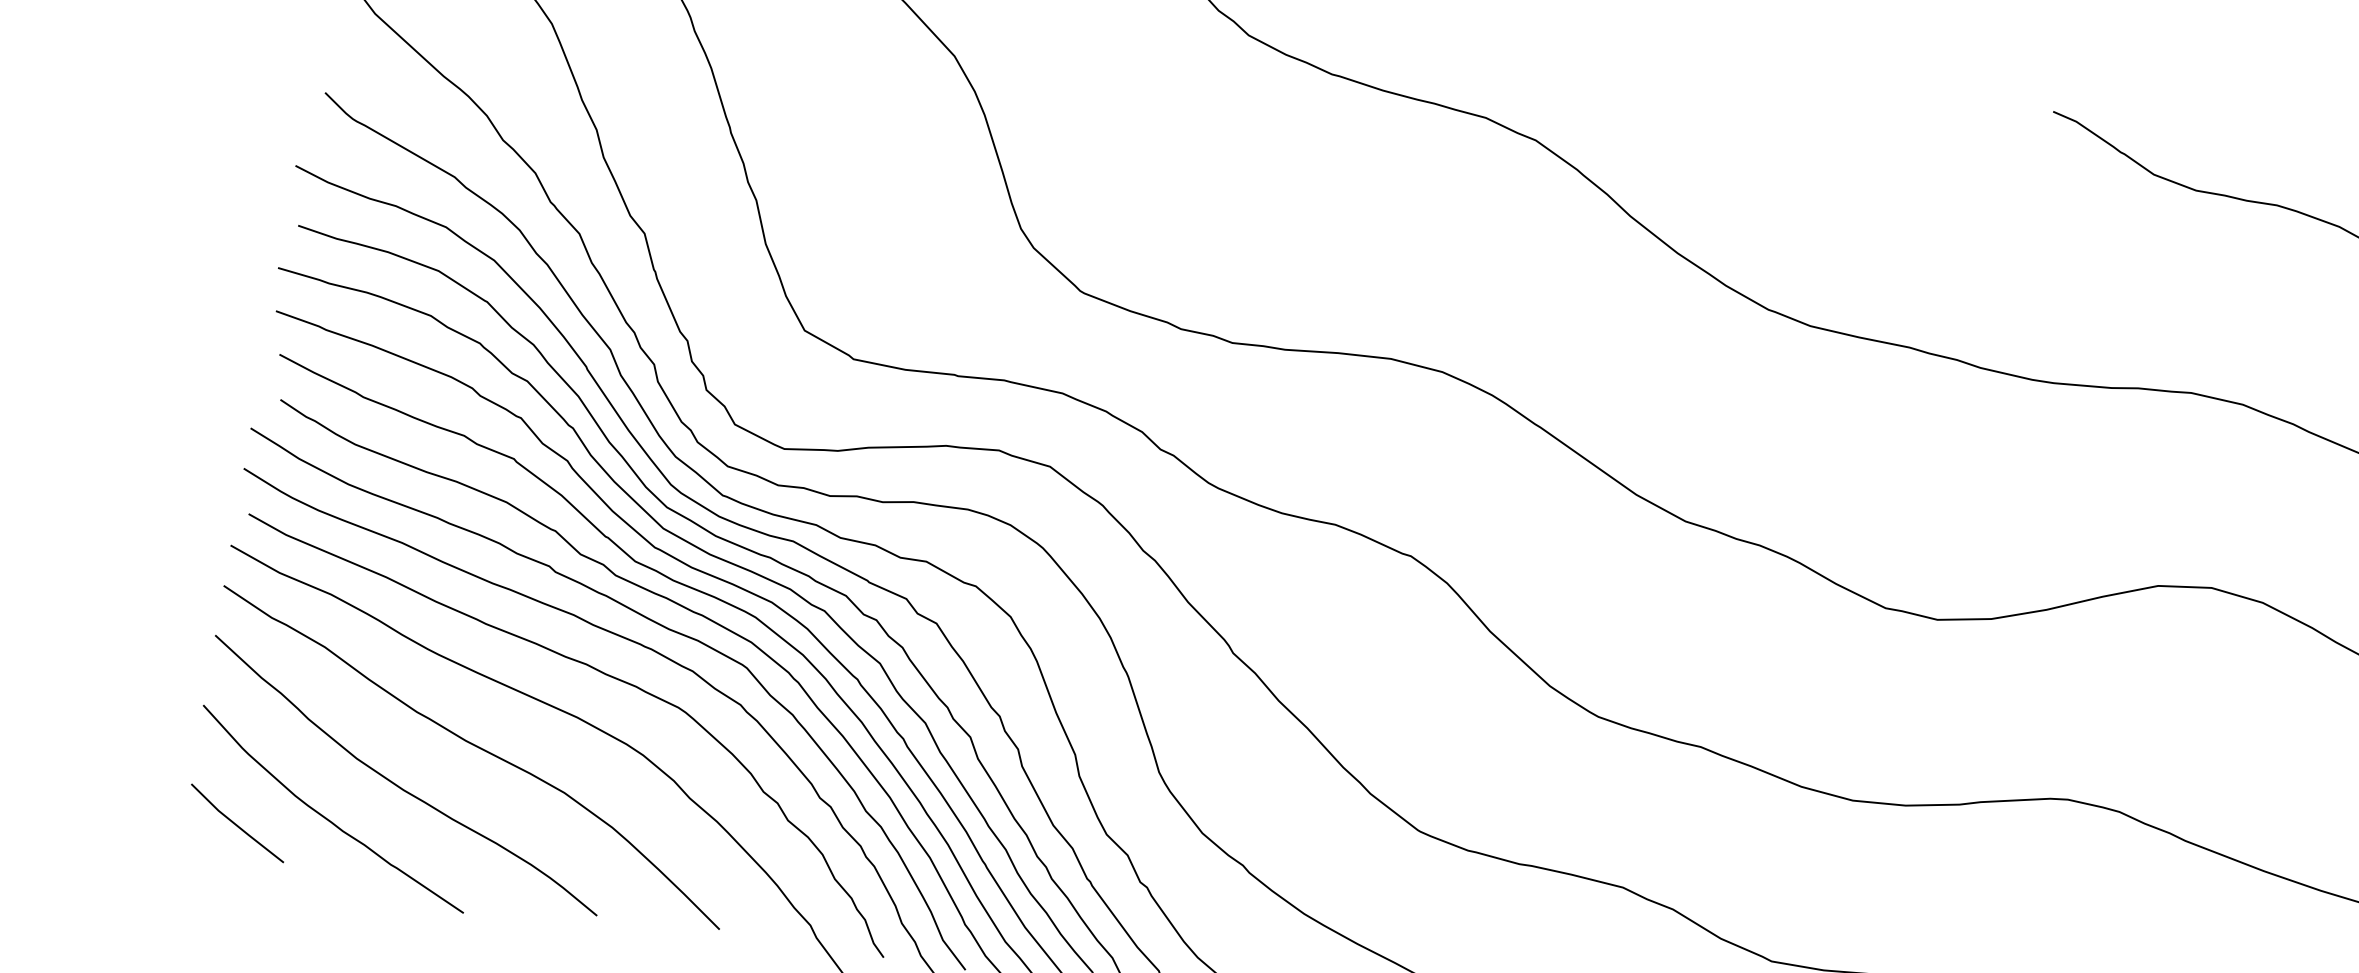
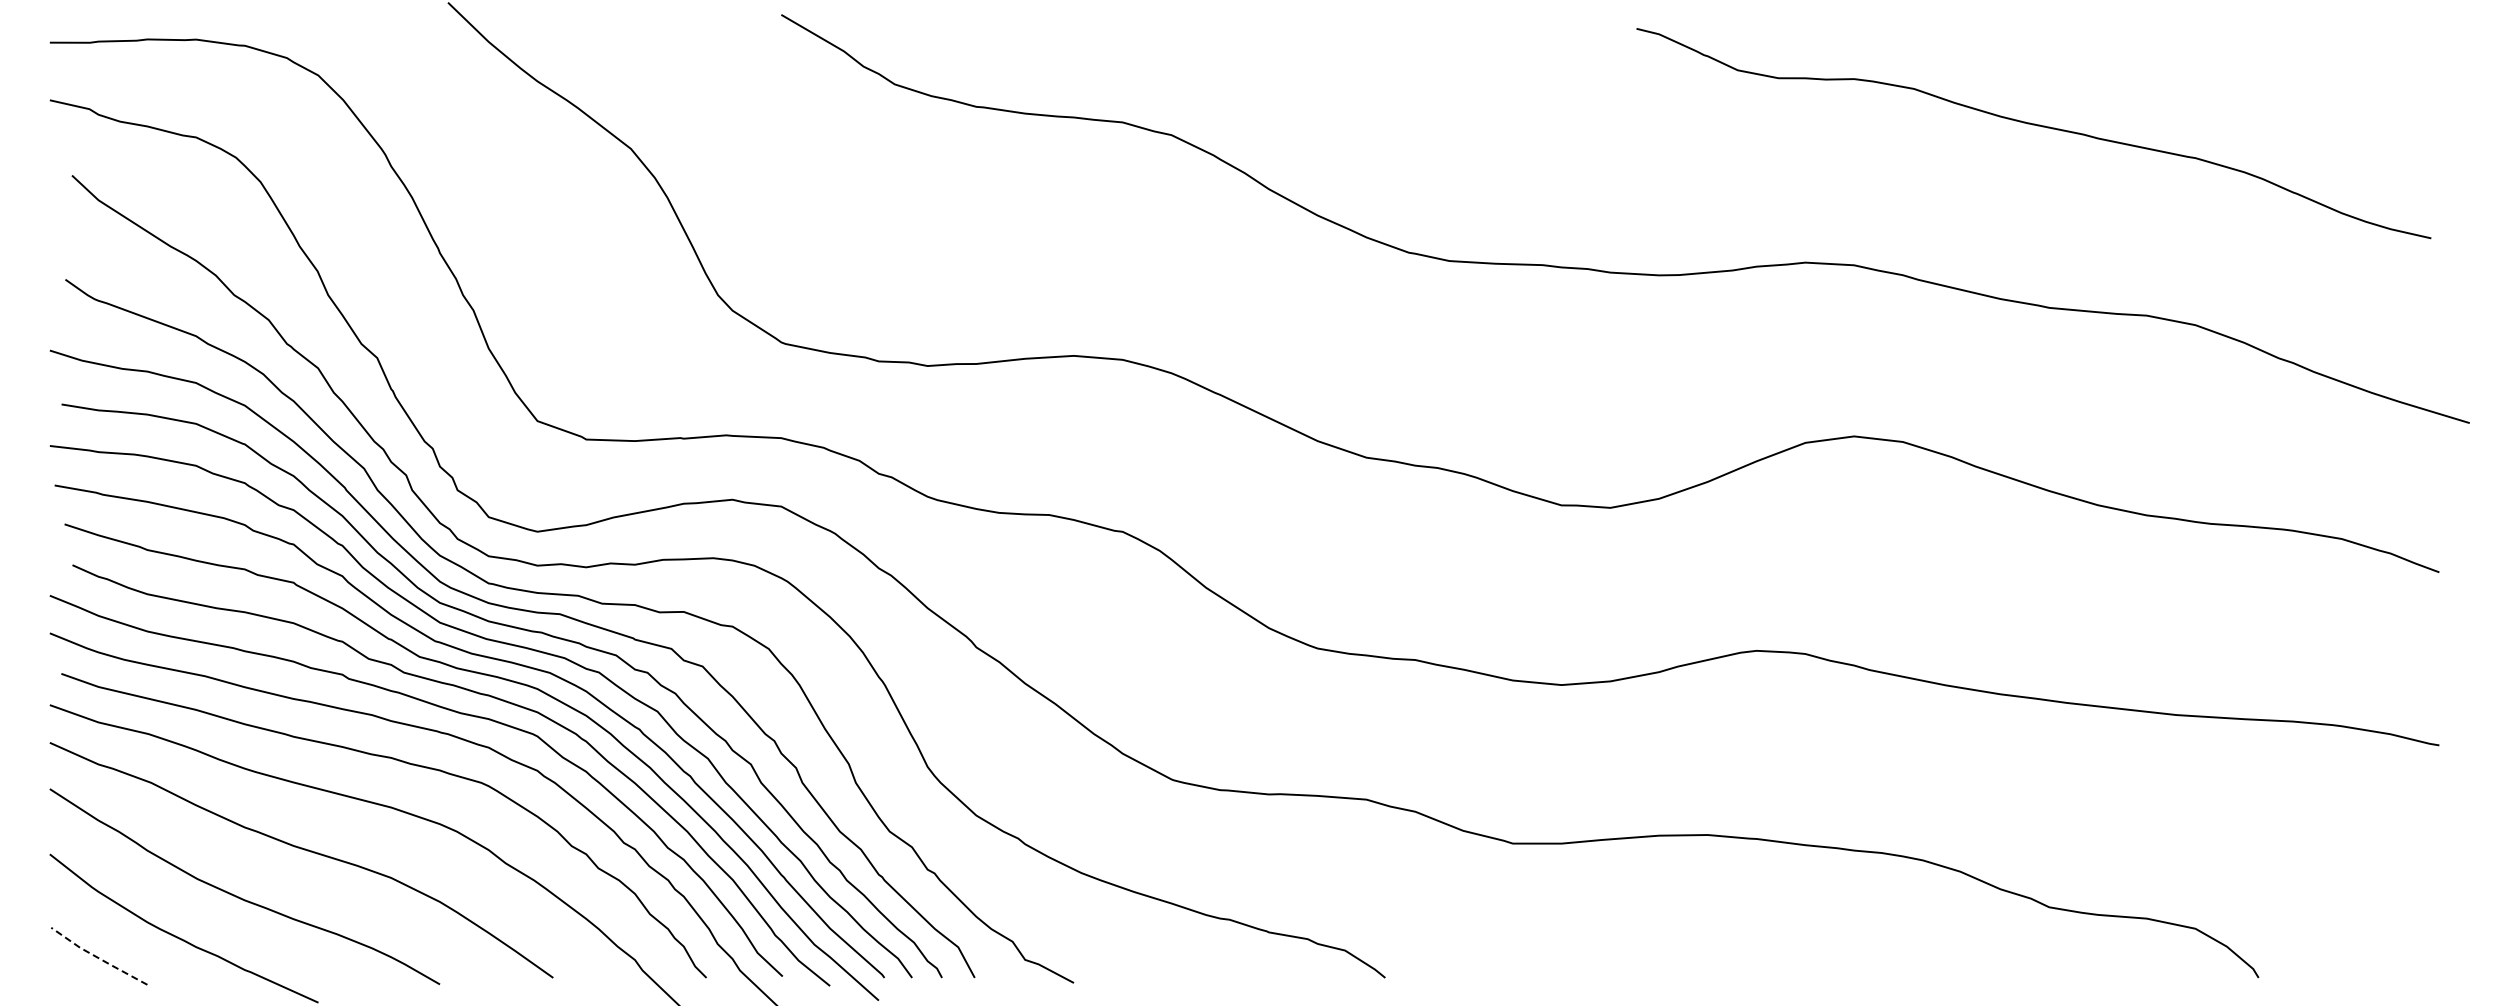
line: (236, 824) -> (98, 957), solid -> dashed

